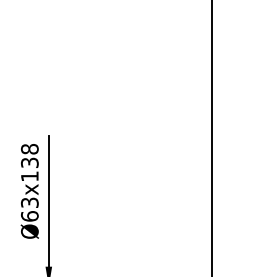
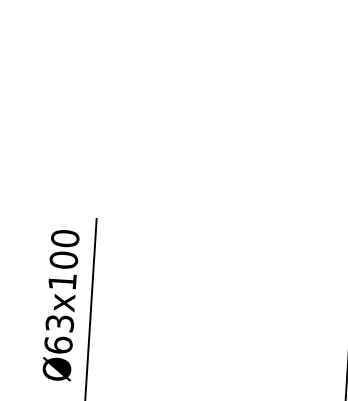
text: (29, 155) -> (64, 248), Ø63x138 -> Ø63x100

